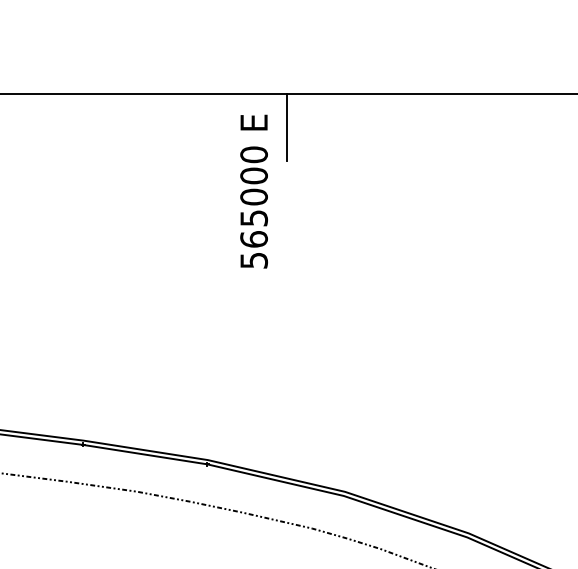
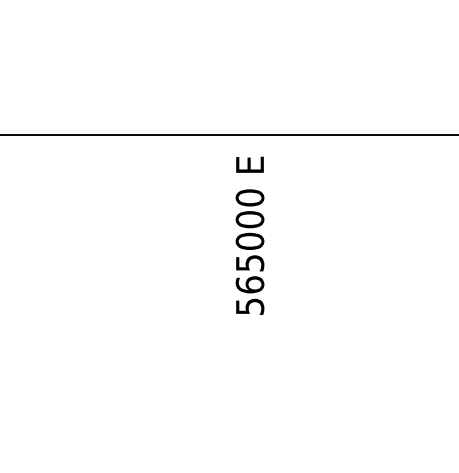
line: (286, 126) -> (187, 168), removed
text: (253, 191) -> (249, 235), moved

